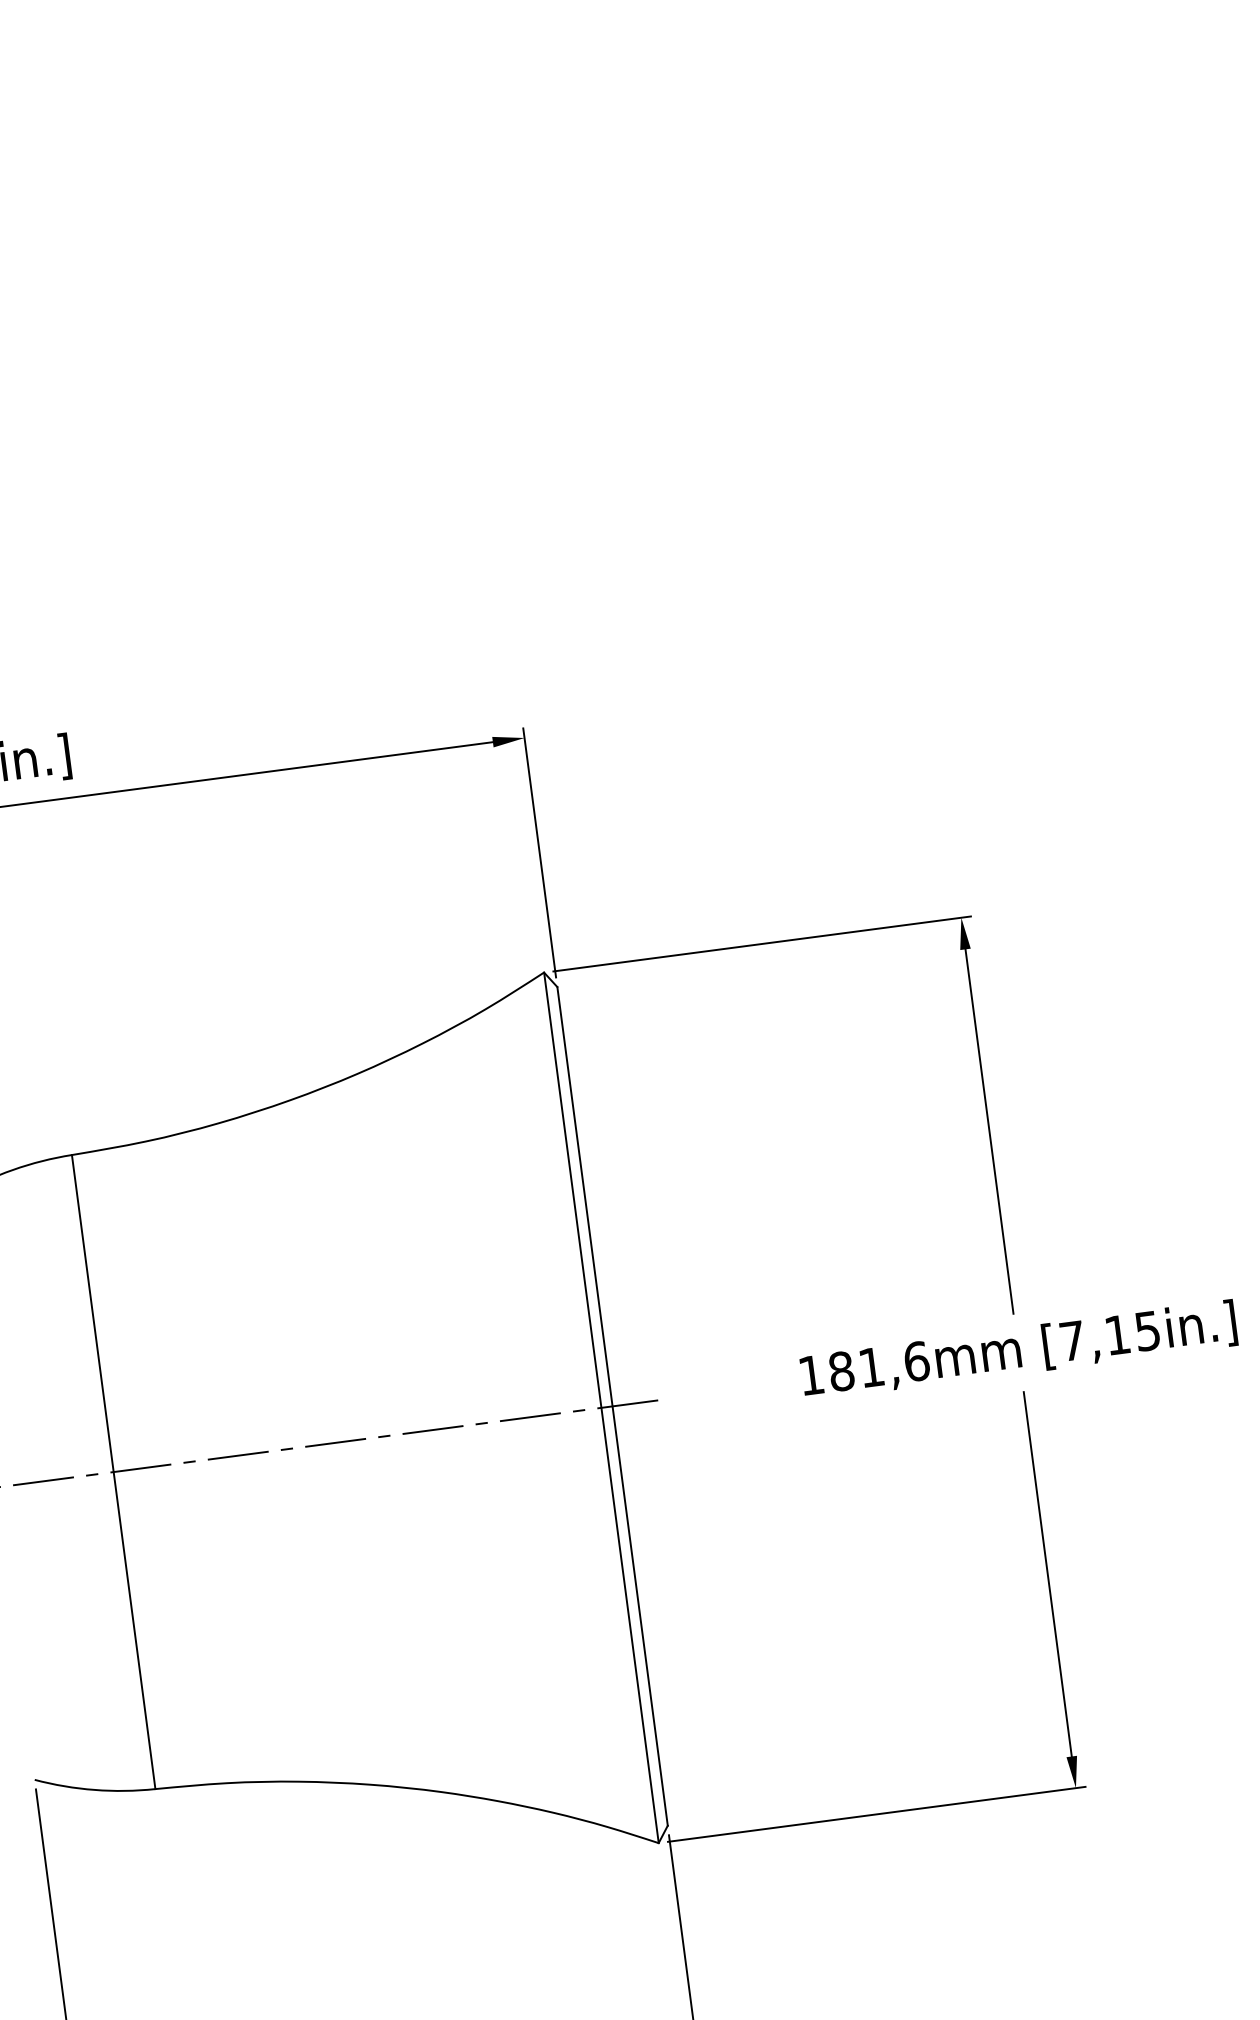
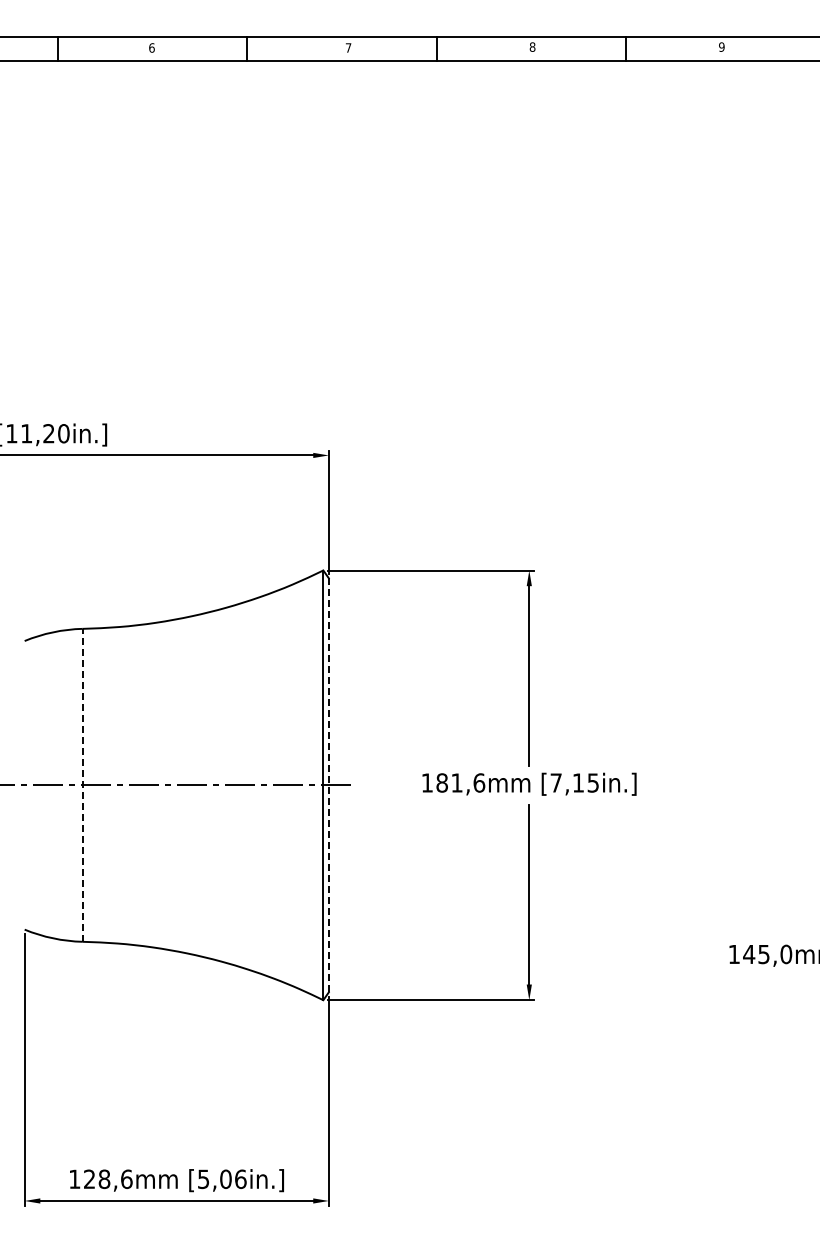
line: (611, 1406) -> (328, 785), solid -> dashed
line: (113, 1470) -> (82, 784), solid -> dashed

